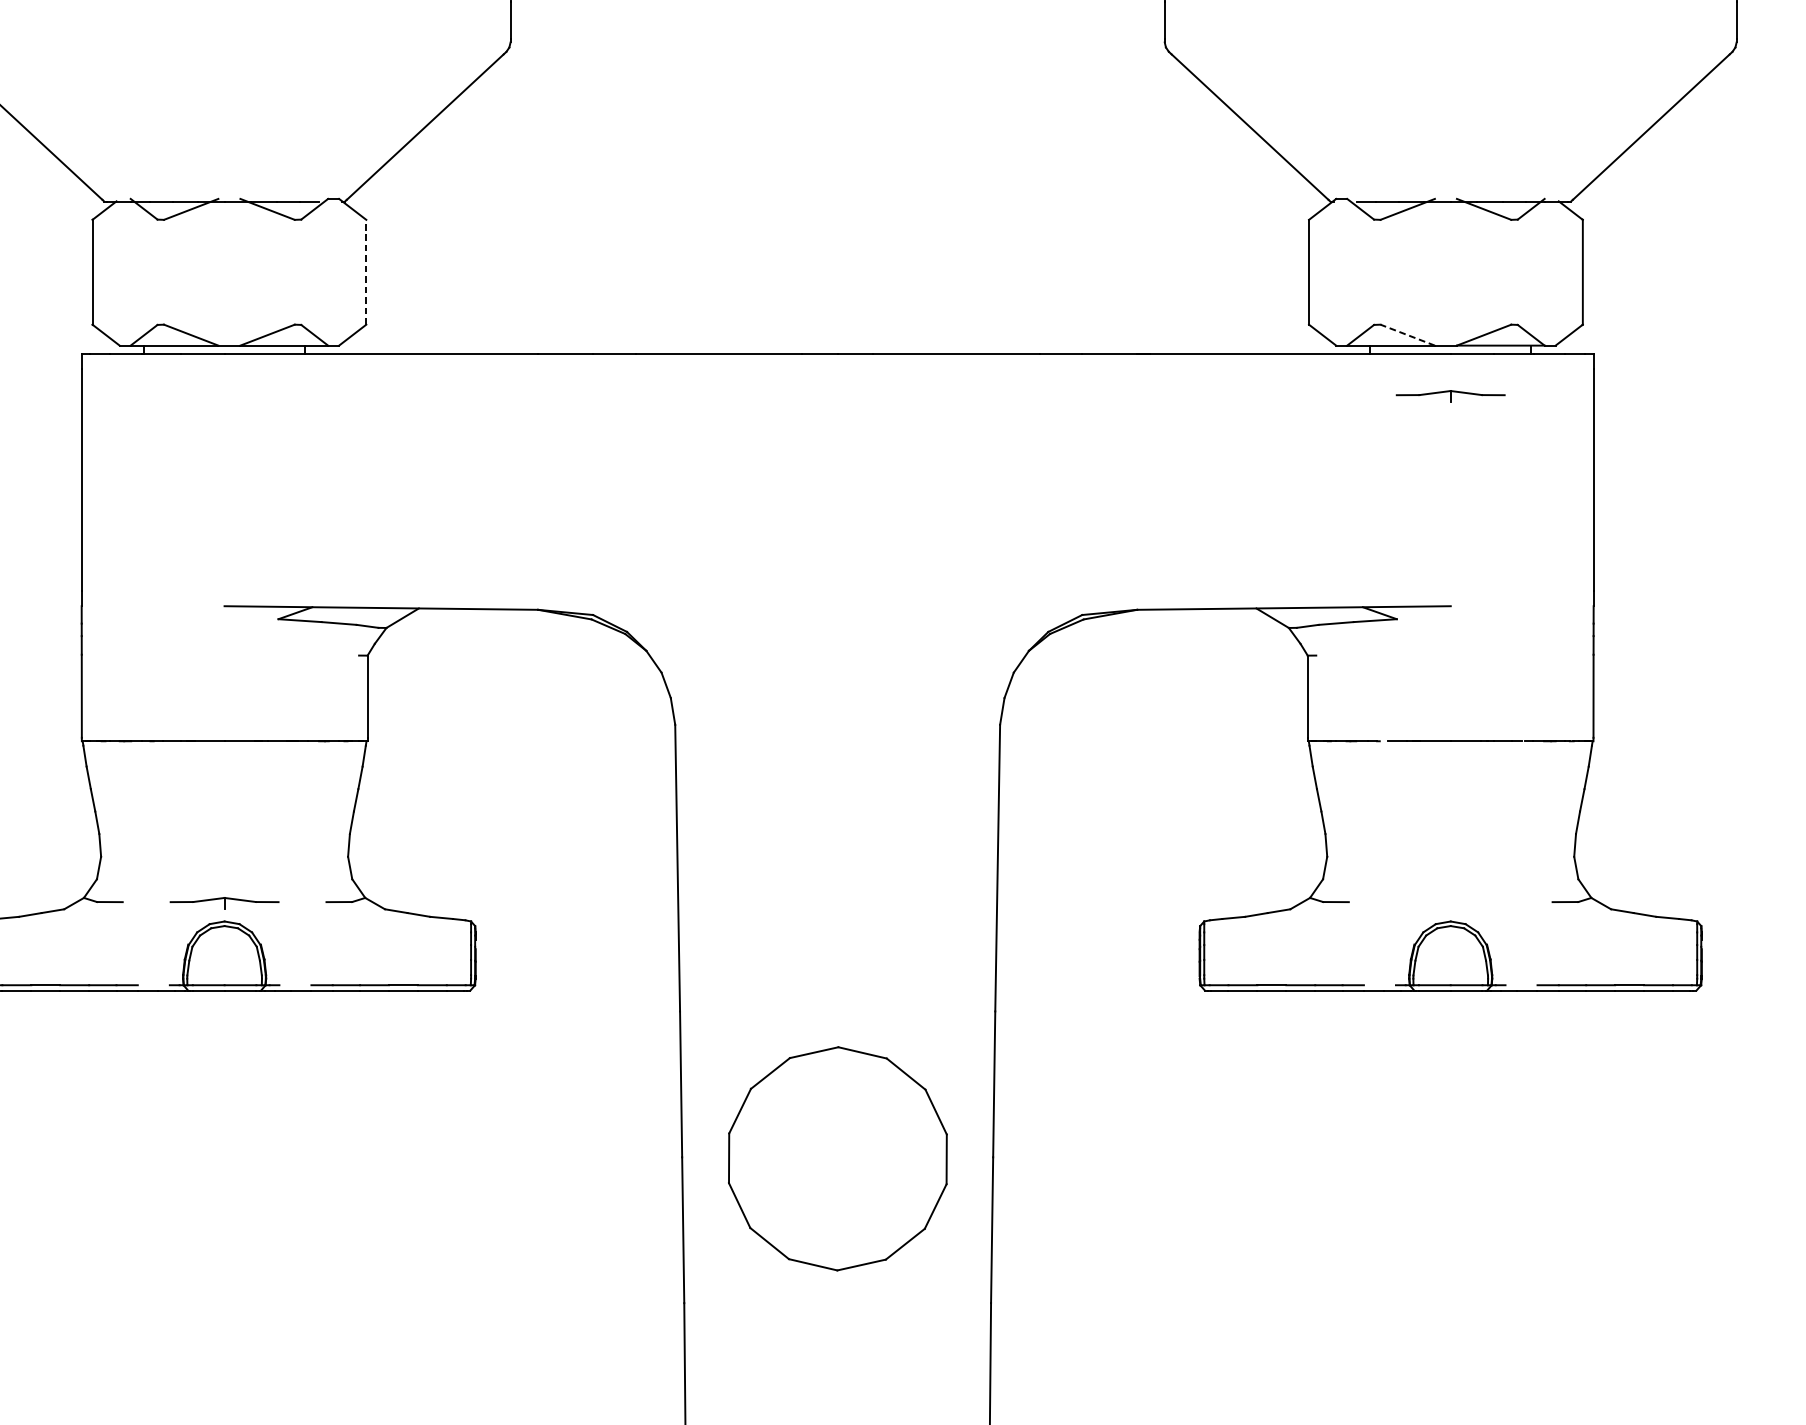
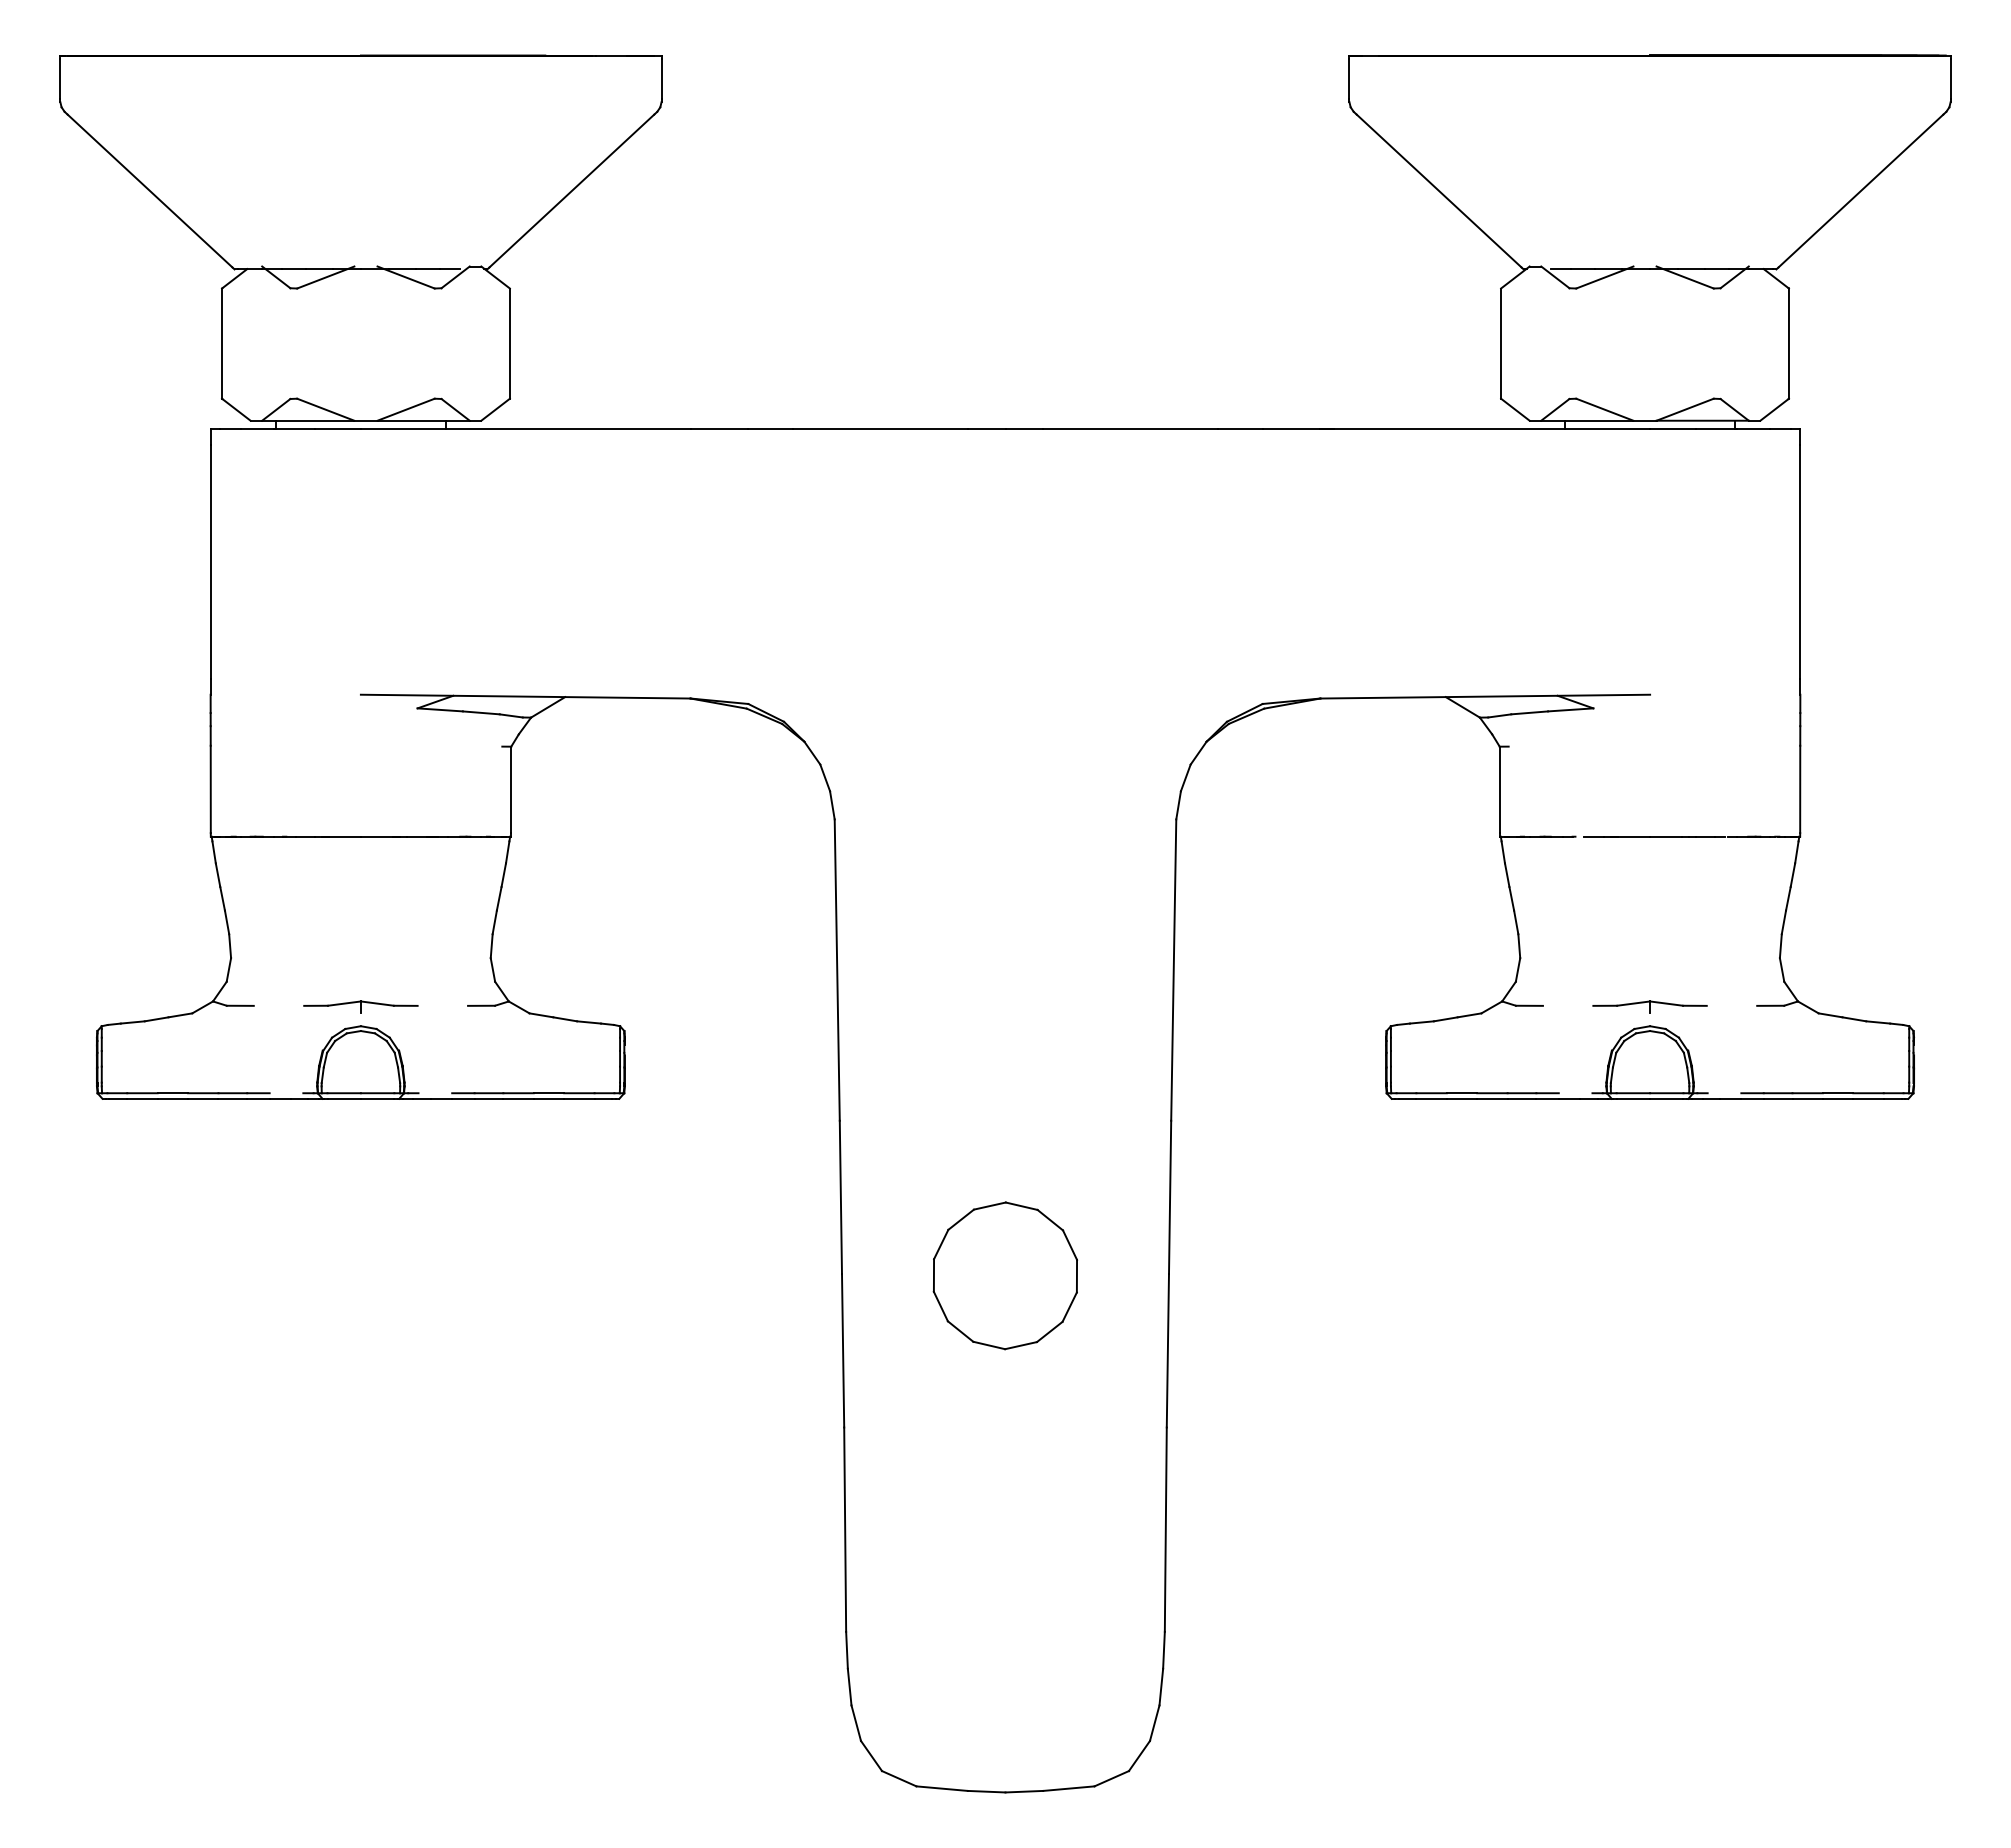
line: (365, 272) -> (509, 343), dashed -> solid
line: (1407, 334) -> (1604, 409), dashed -> solid
part: (1450, 395) -> (1649, 1006), moved
part: (836, 1158) -> (1004, 1275), size x0.62

